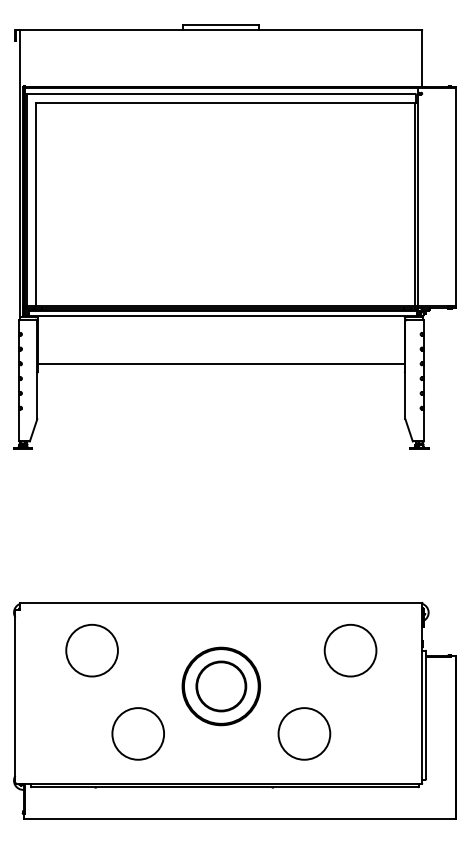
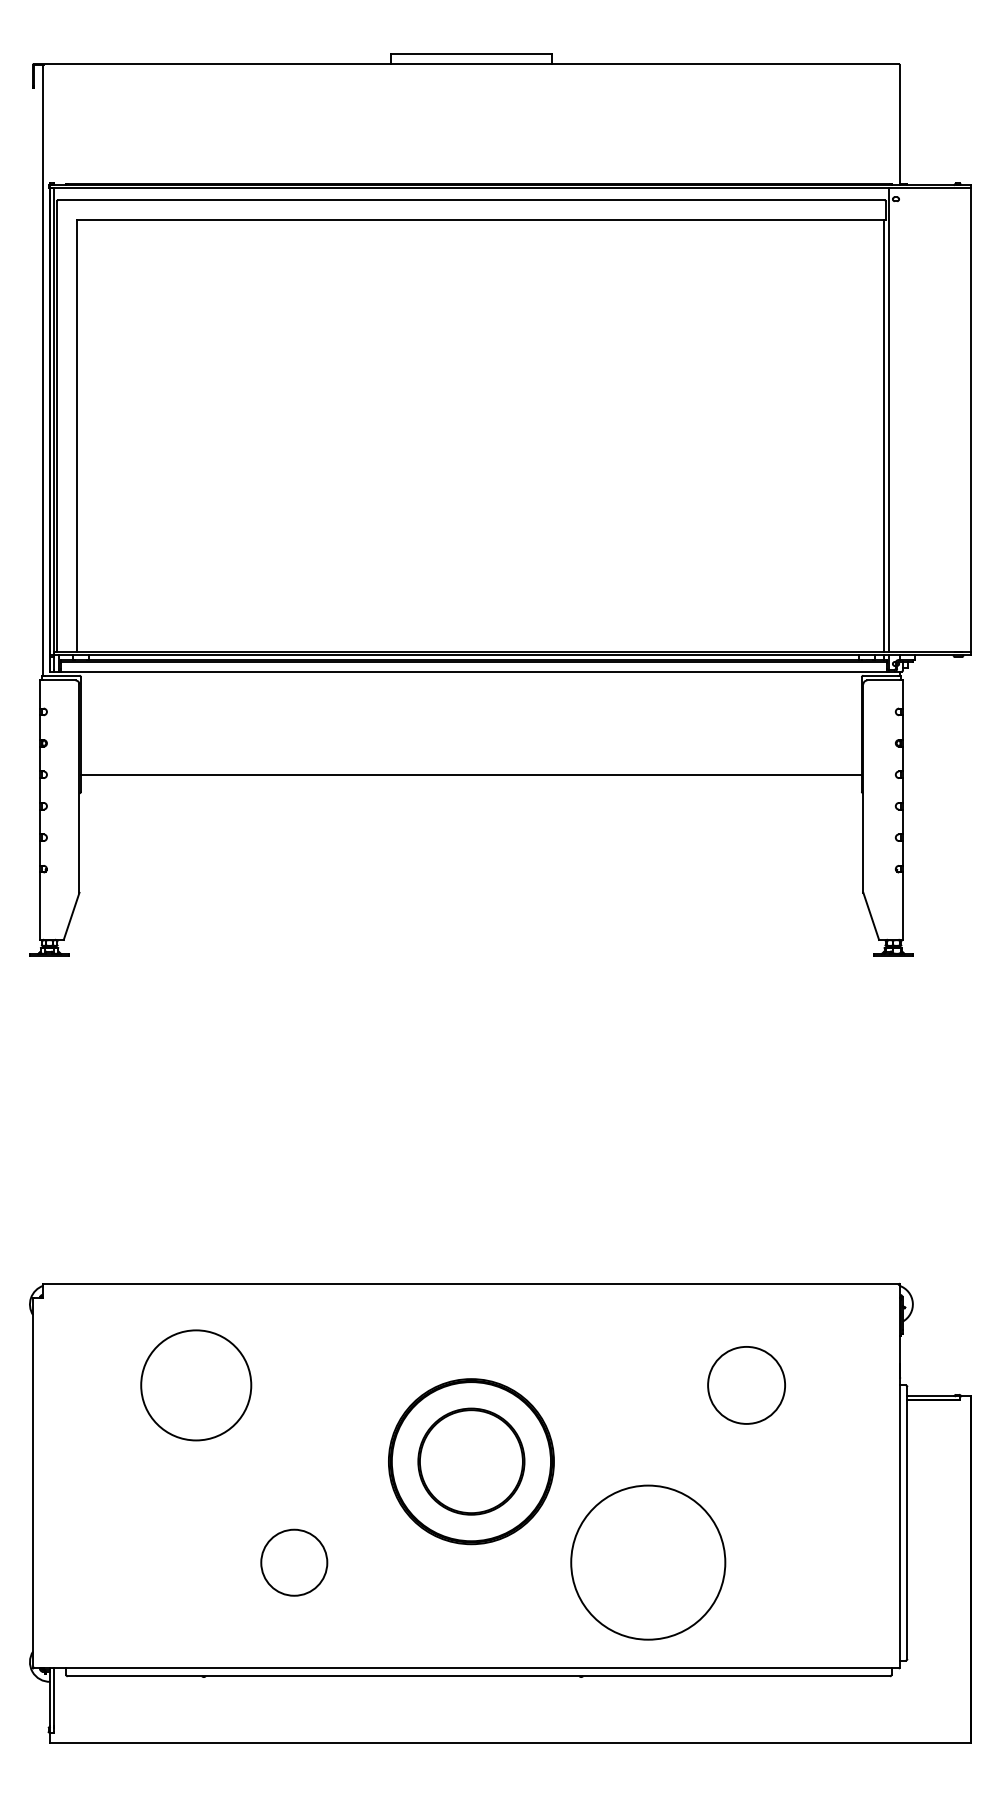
circle: (350, 650) -> (746, 1385), size x0.7
circle: (137, 733) -> (292, 1561), size x0.6
circle: (304, 733) -> (648, 1561), size x1.4

